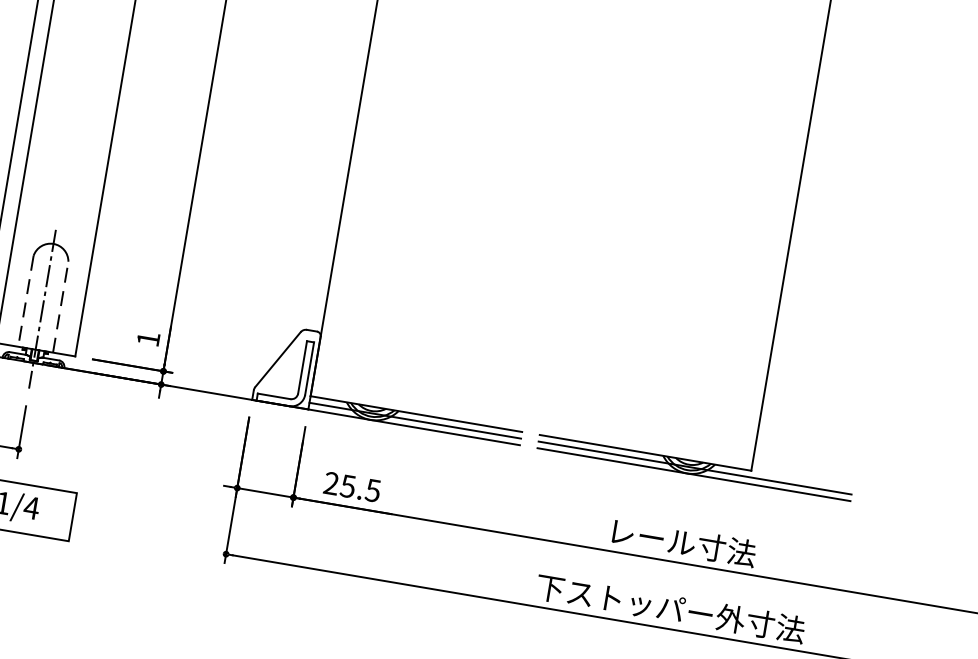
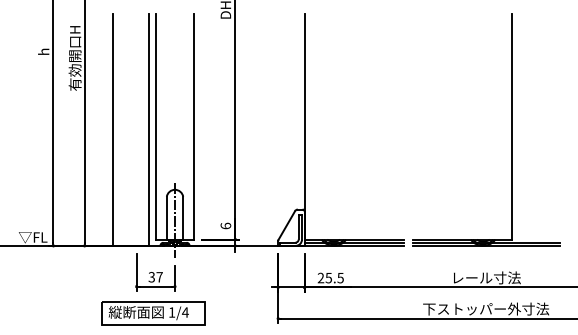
line: (25, 301) -> (166, 218), dashed -> solid
line: (61, 305) -> (183, 217), dashed -> solid
text: (147, 337) -> (225, 225), 1 -> 6

